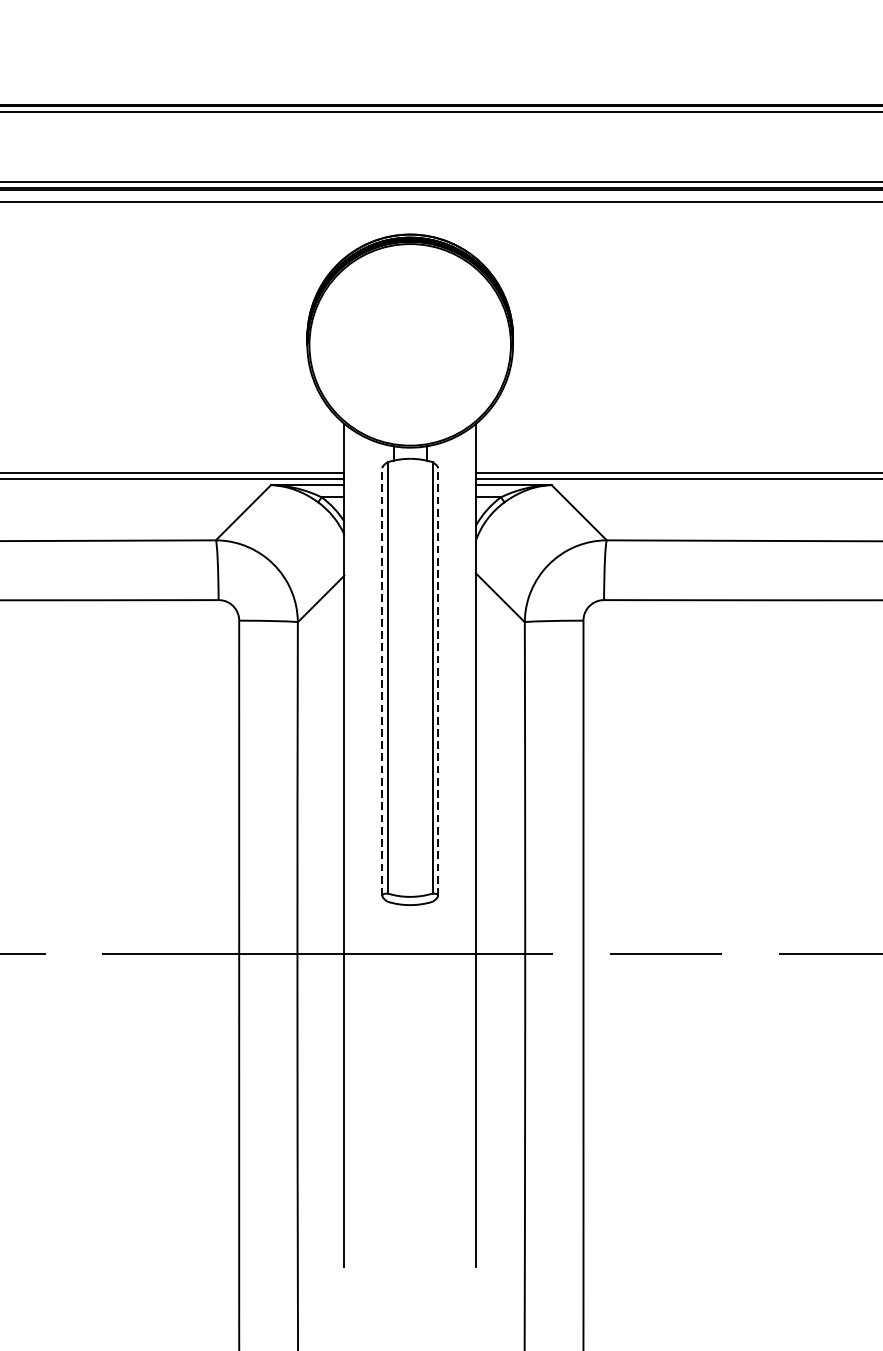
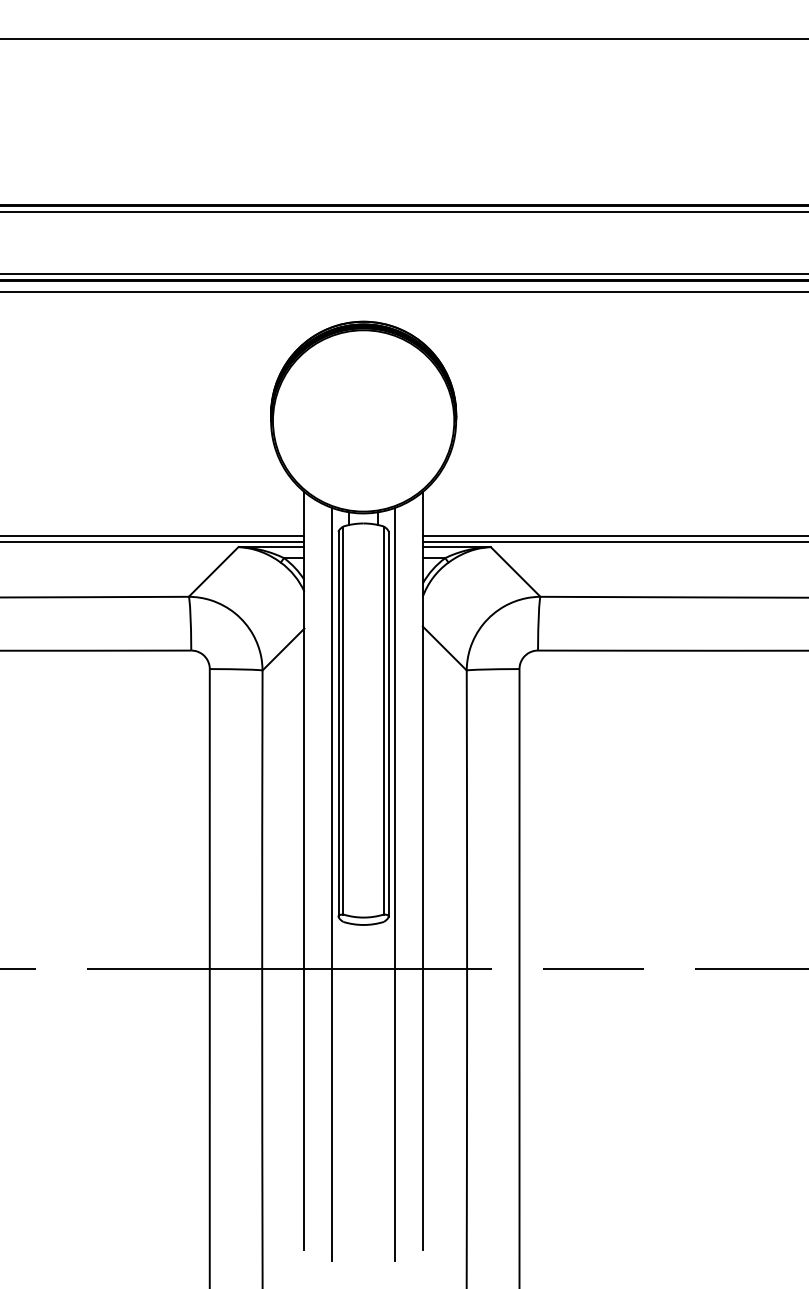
line: (382, 681) -> (338, 723), dashed -> solid
line: (437, 681) -> (388, 723), dashed -> solid
line: (374, 860) -> (331, 884), added
line: (445, 860) -> (395, 884), added

